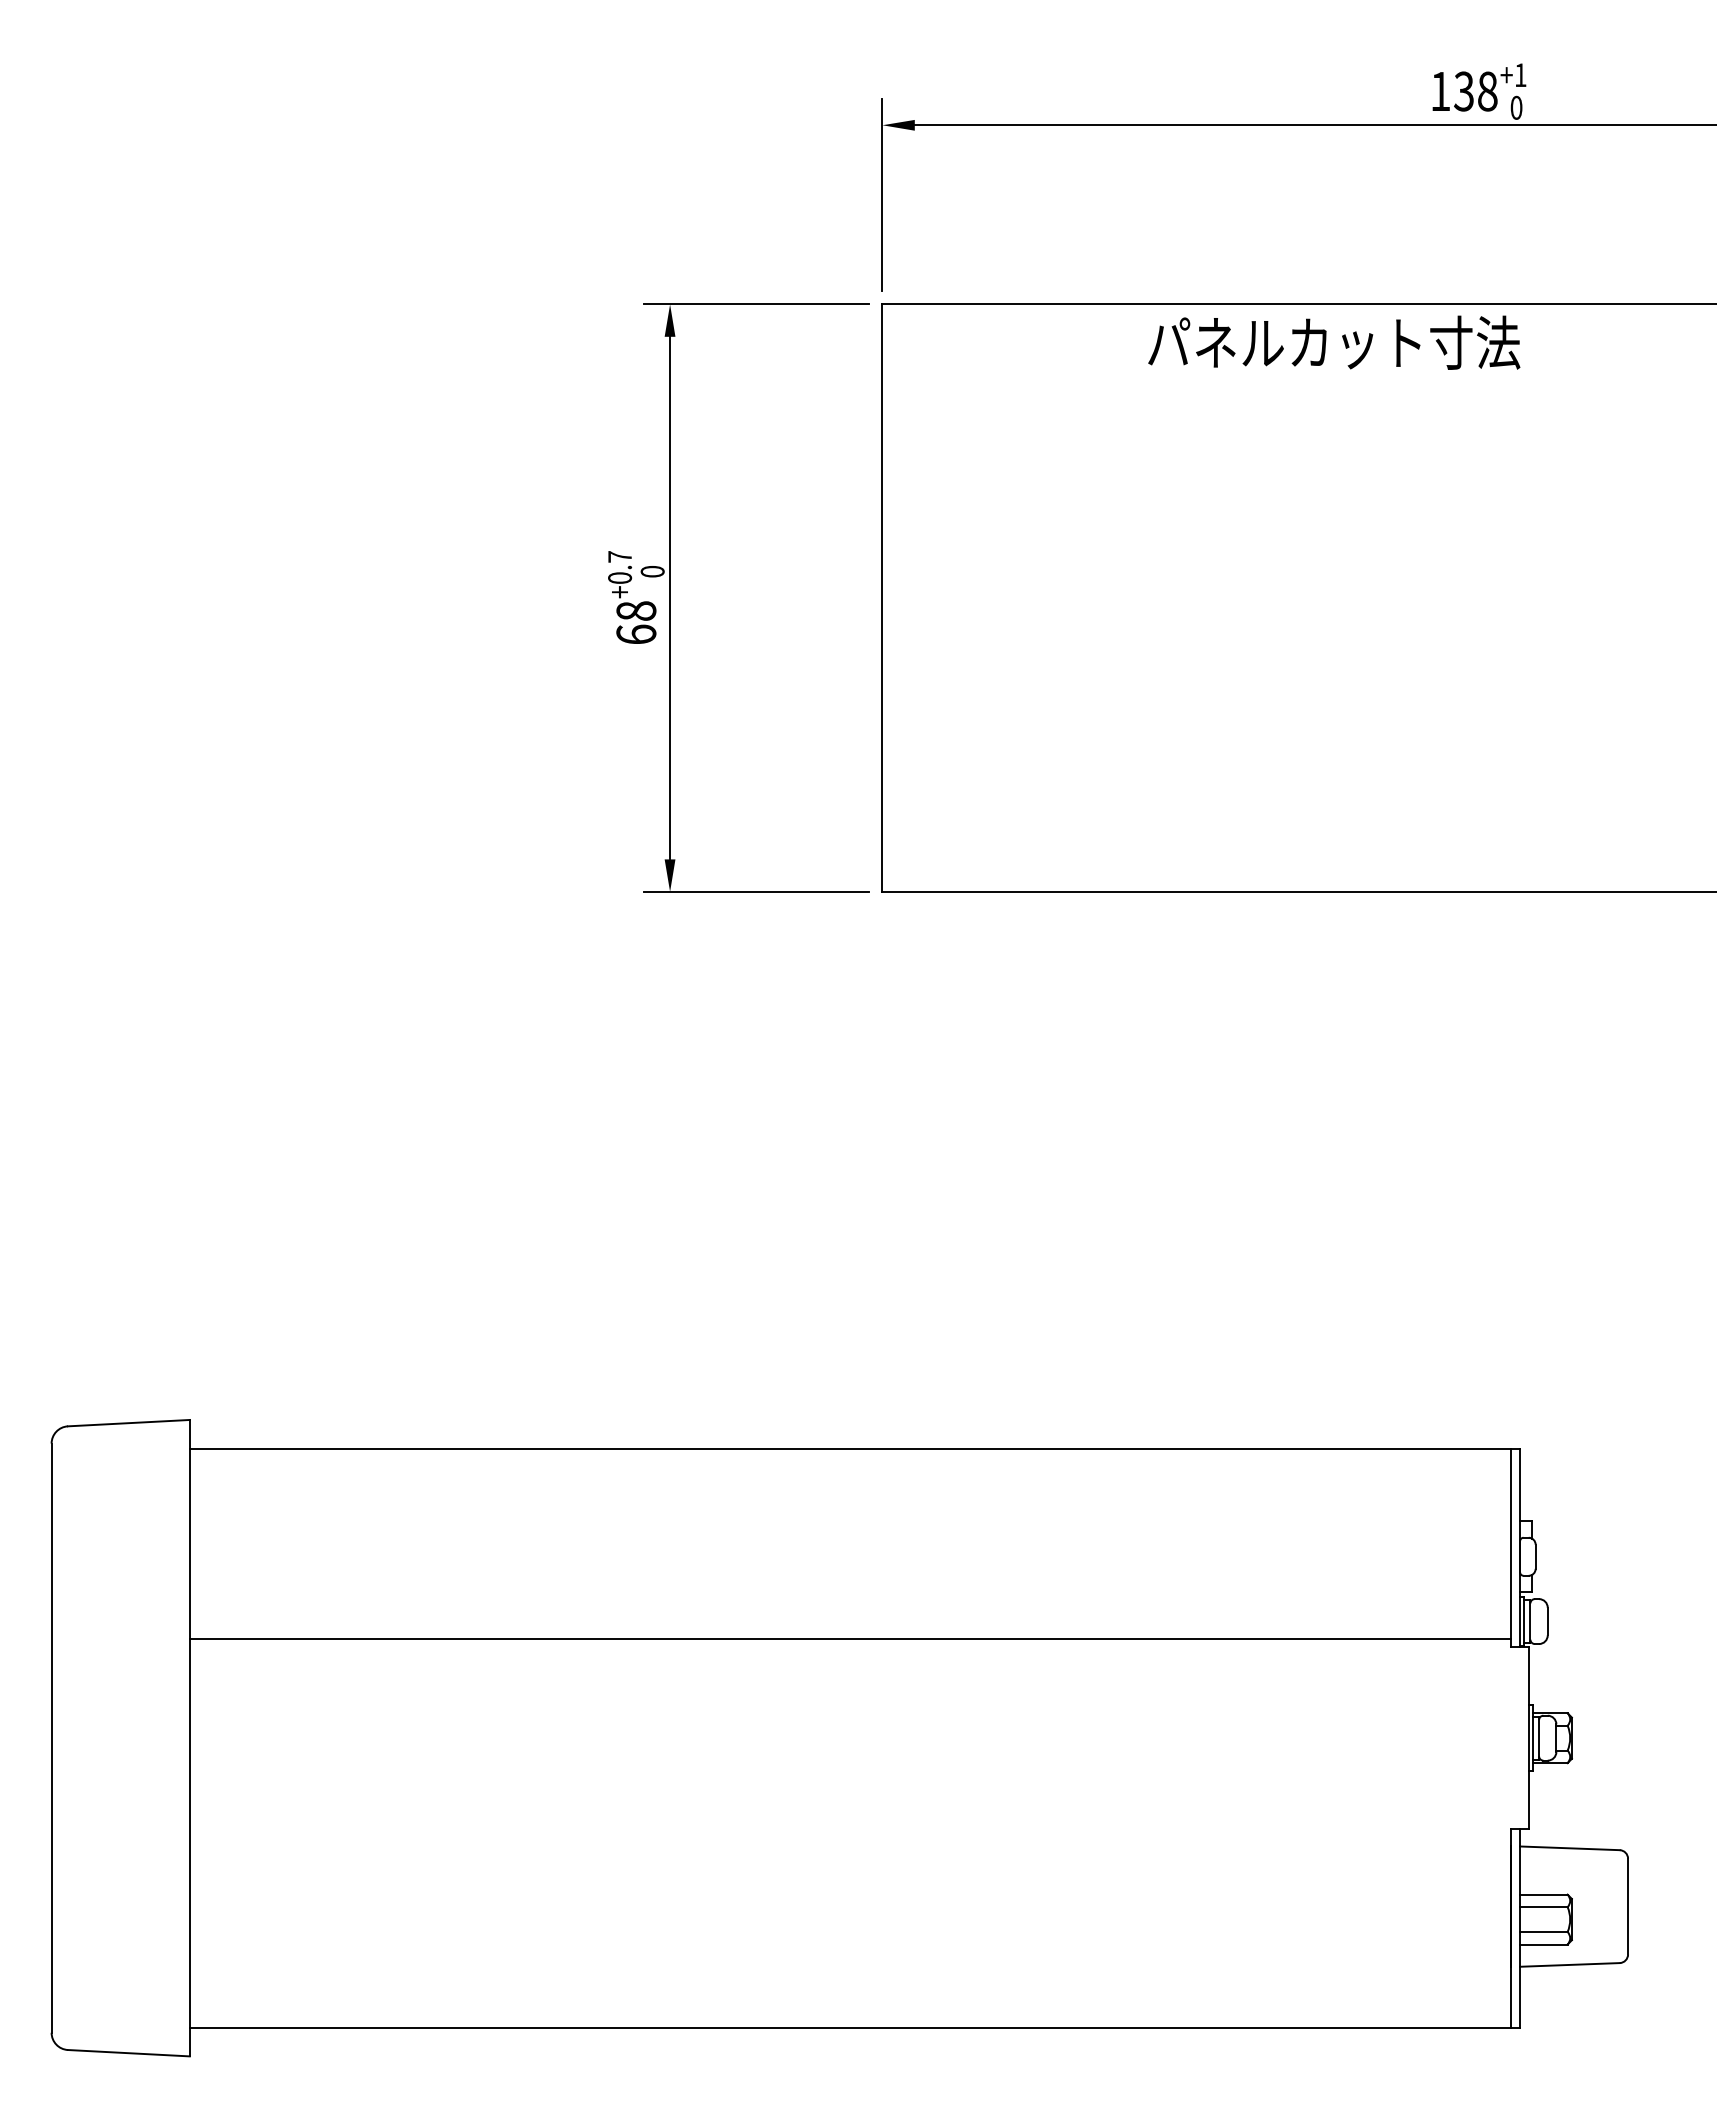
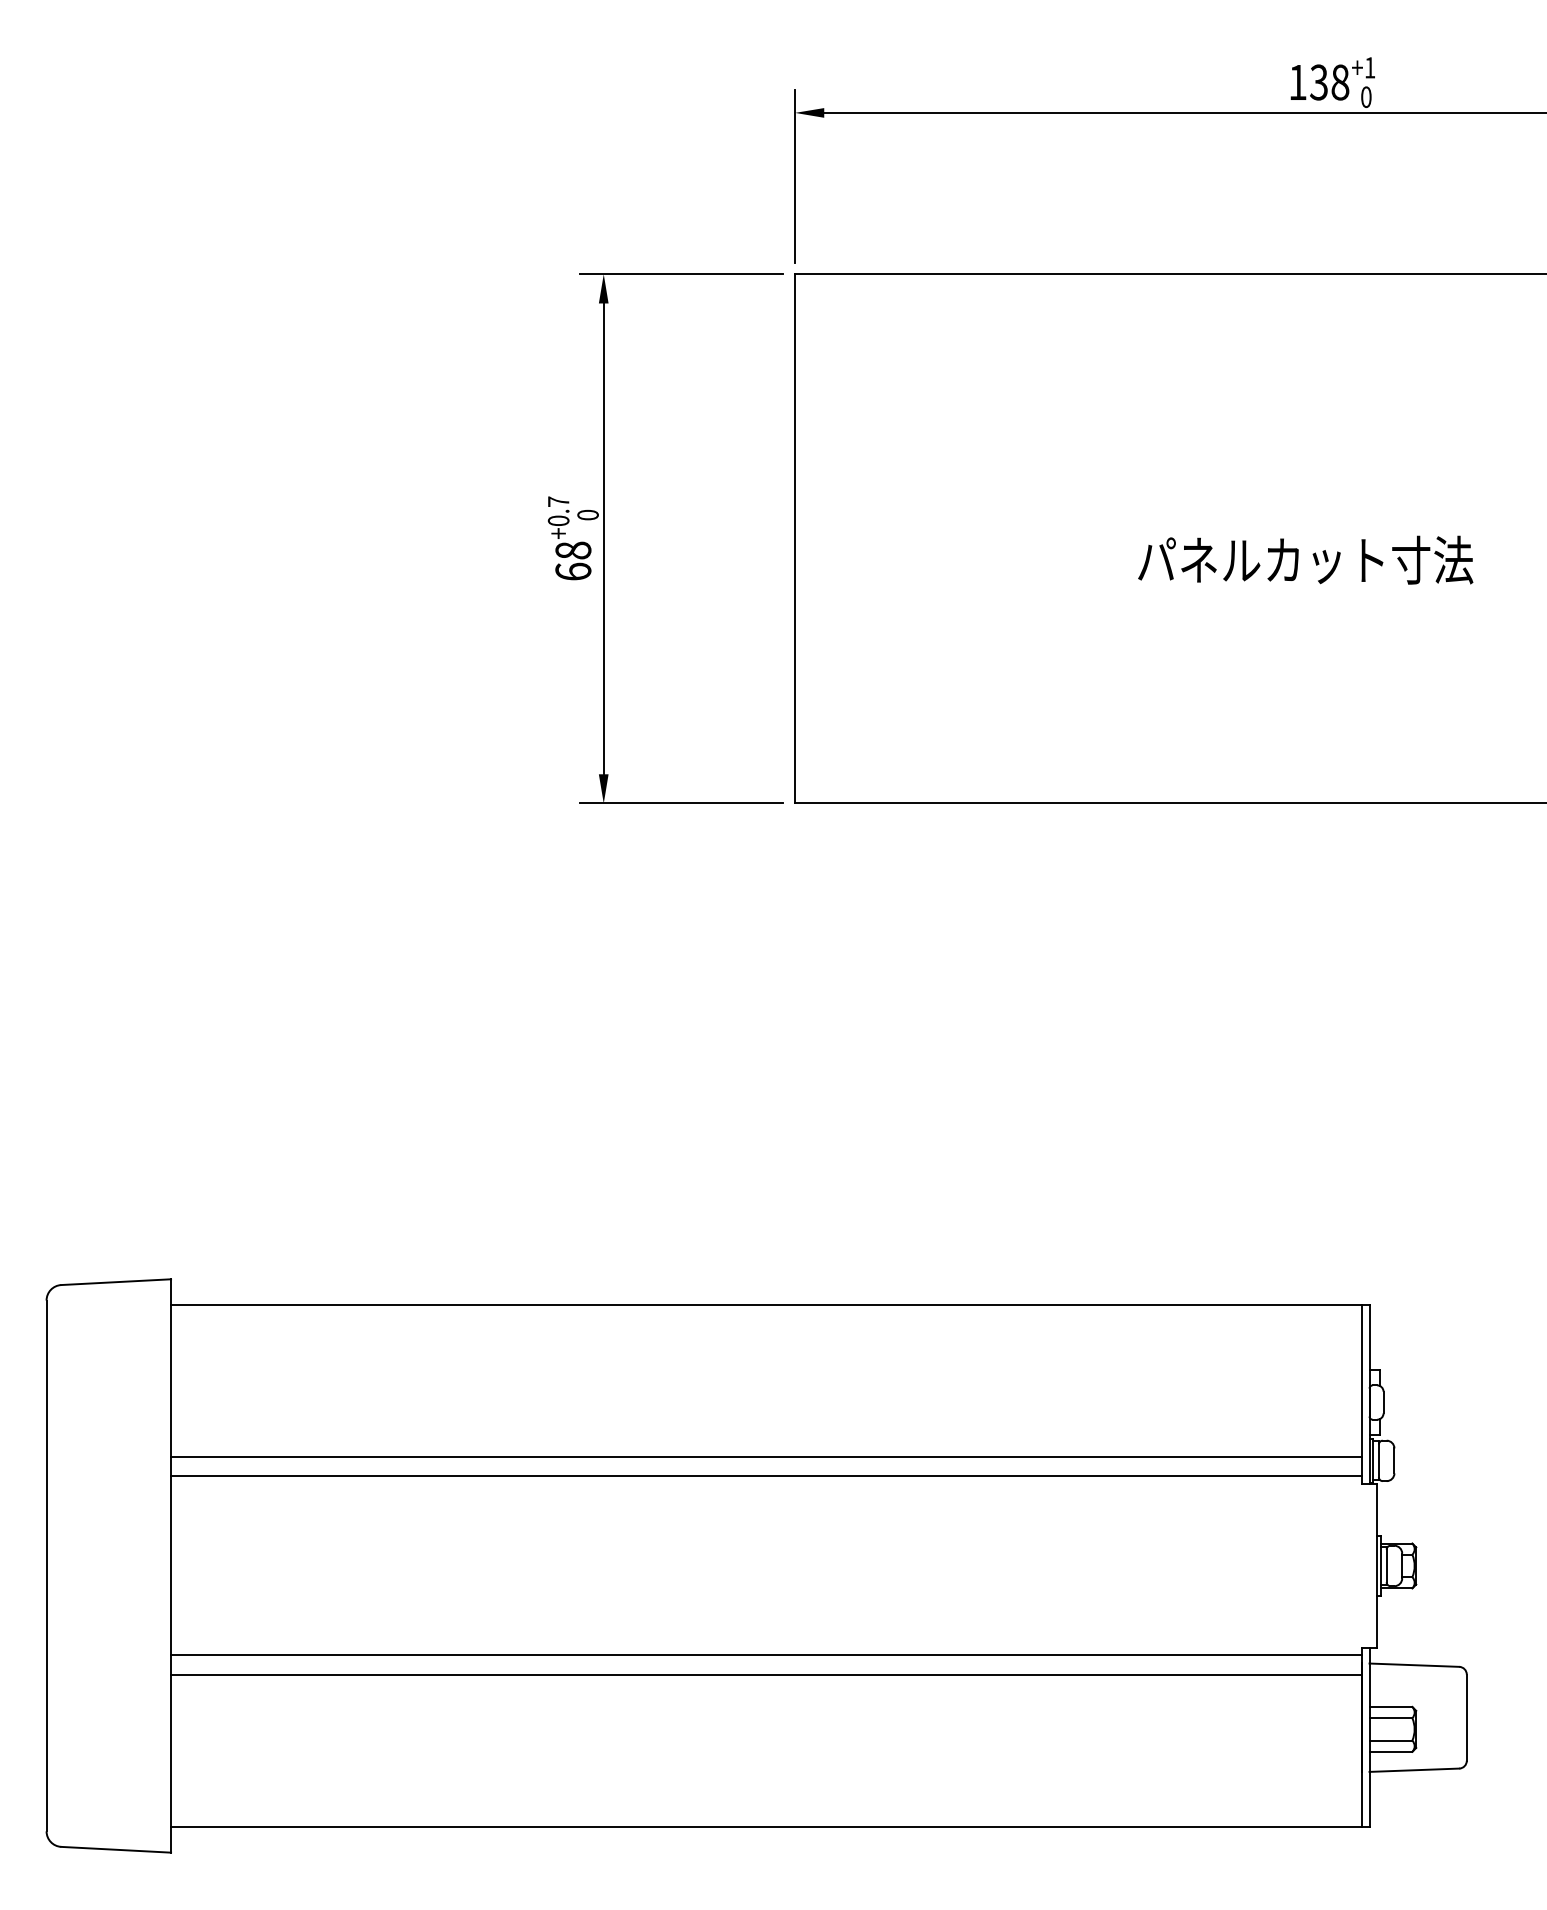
text: (1334, 342) -> (1305, 559), moved
line: (850, 1617) -> (766, 1457), added
line: (850, 1837) -> (766, 1655), added
line: (850, 1859) -> (766, 1675), added

